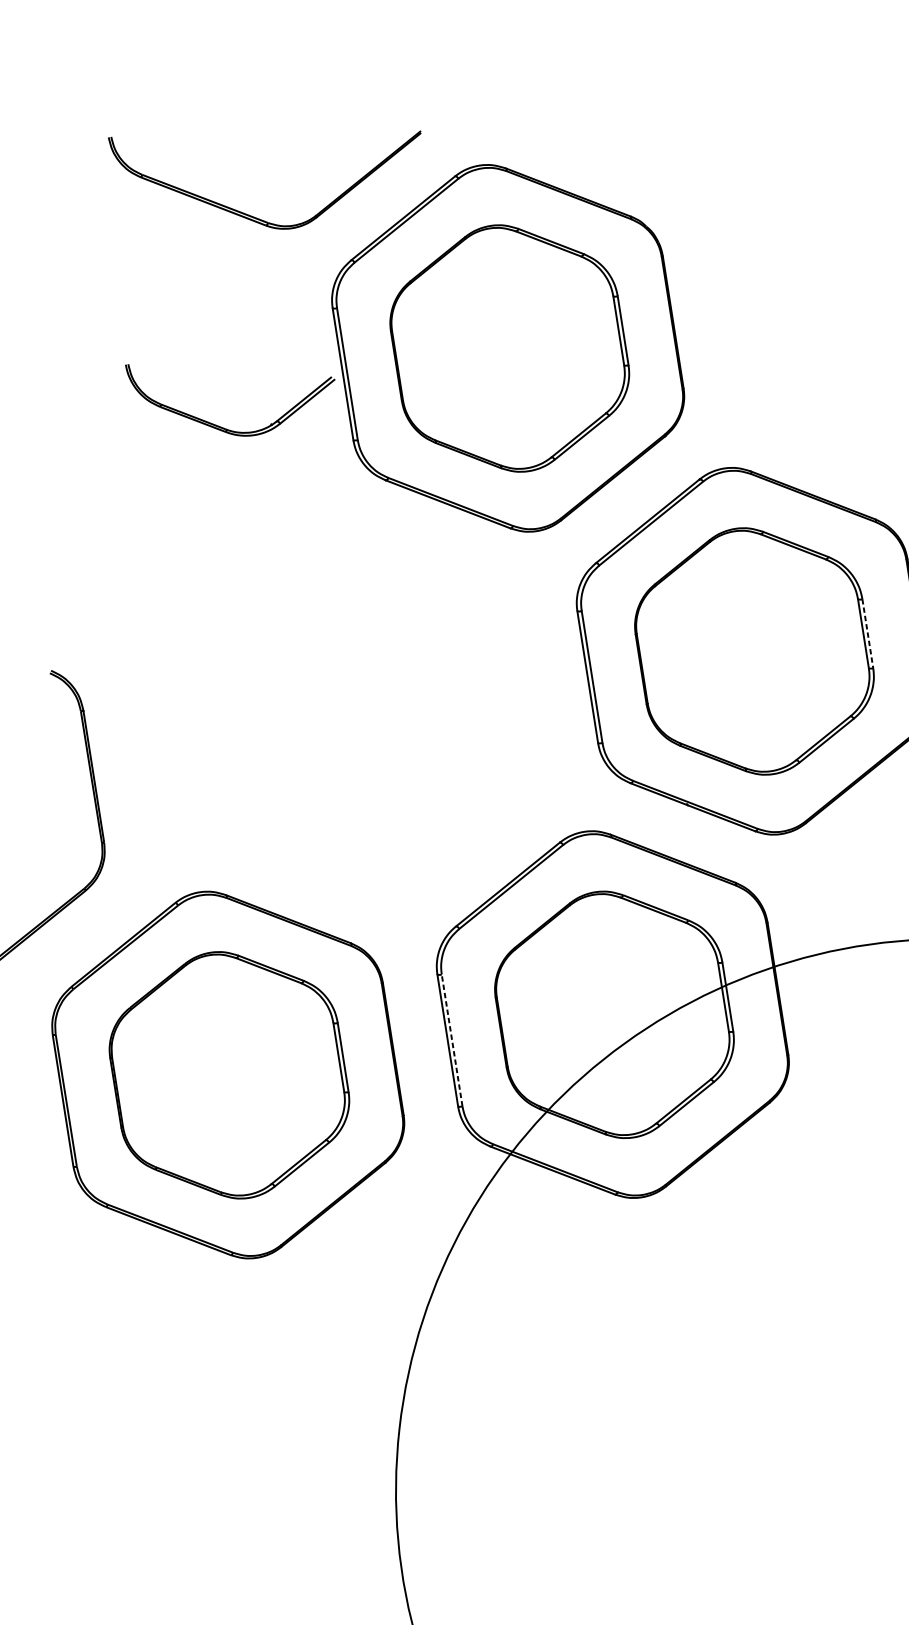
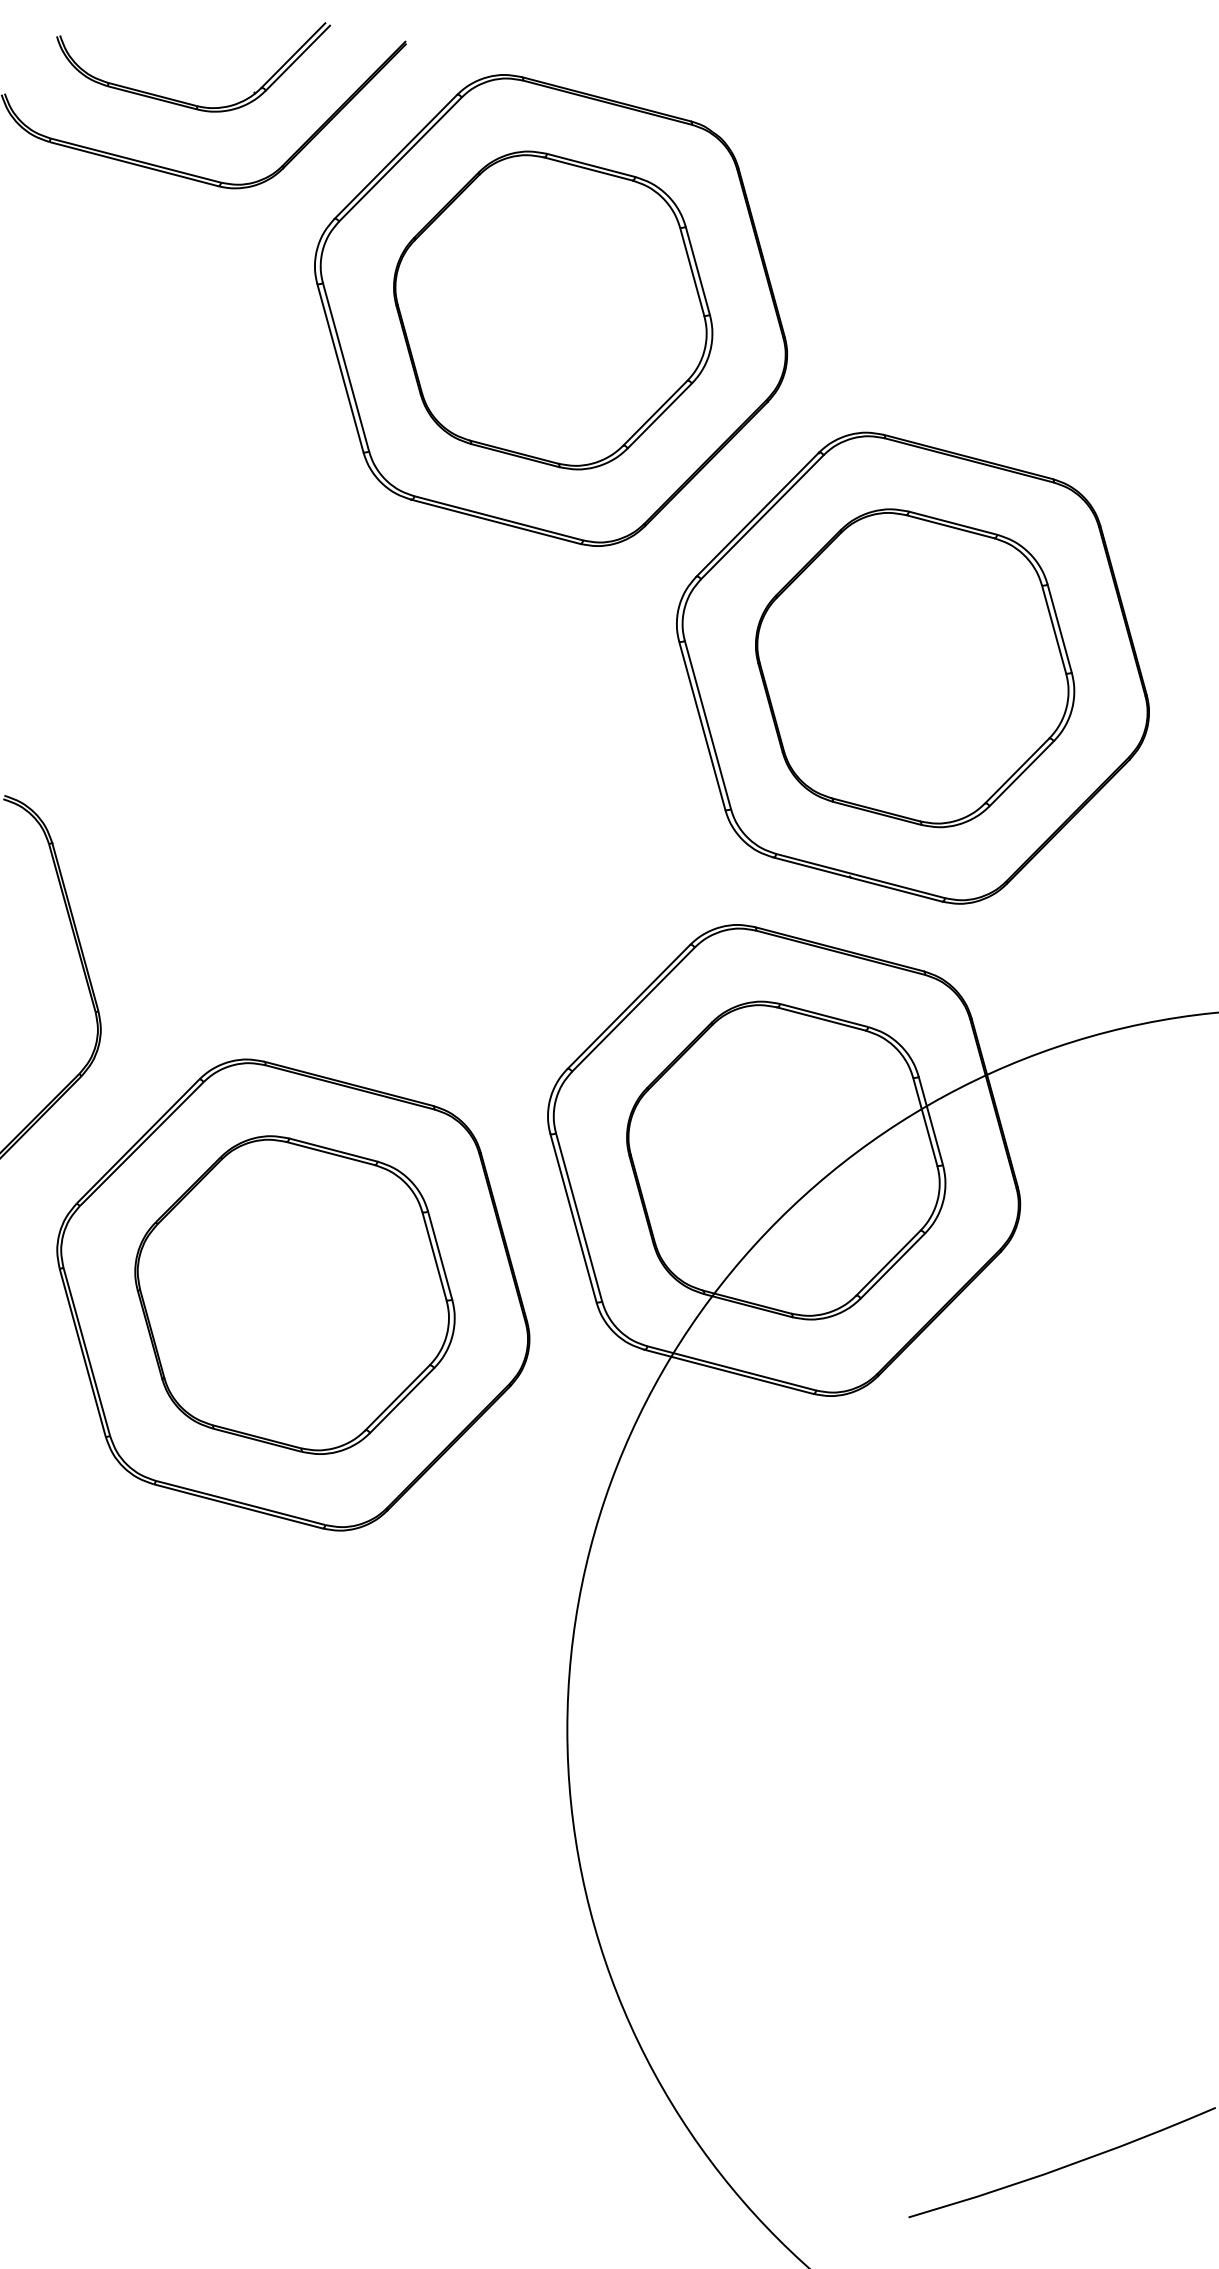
part: (217, 425) -> (184, 101), moved
line: (867, 633) -> (1059, 628), dashed -> solid
line: (451, 1039) -> (578, 1216), dashed -> solid

